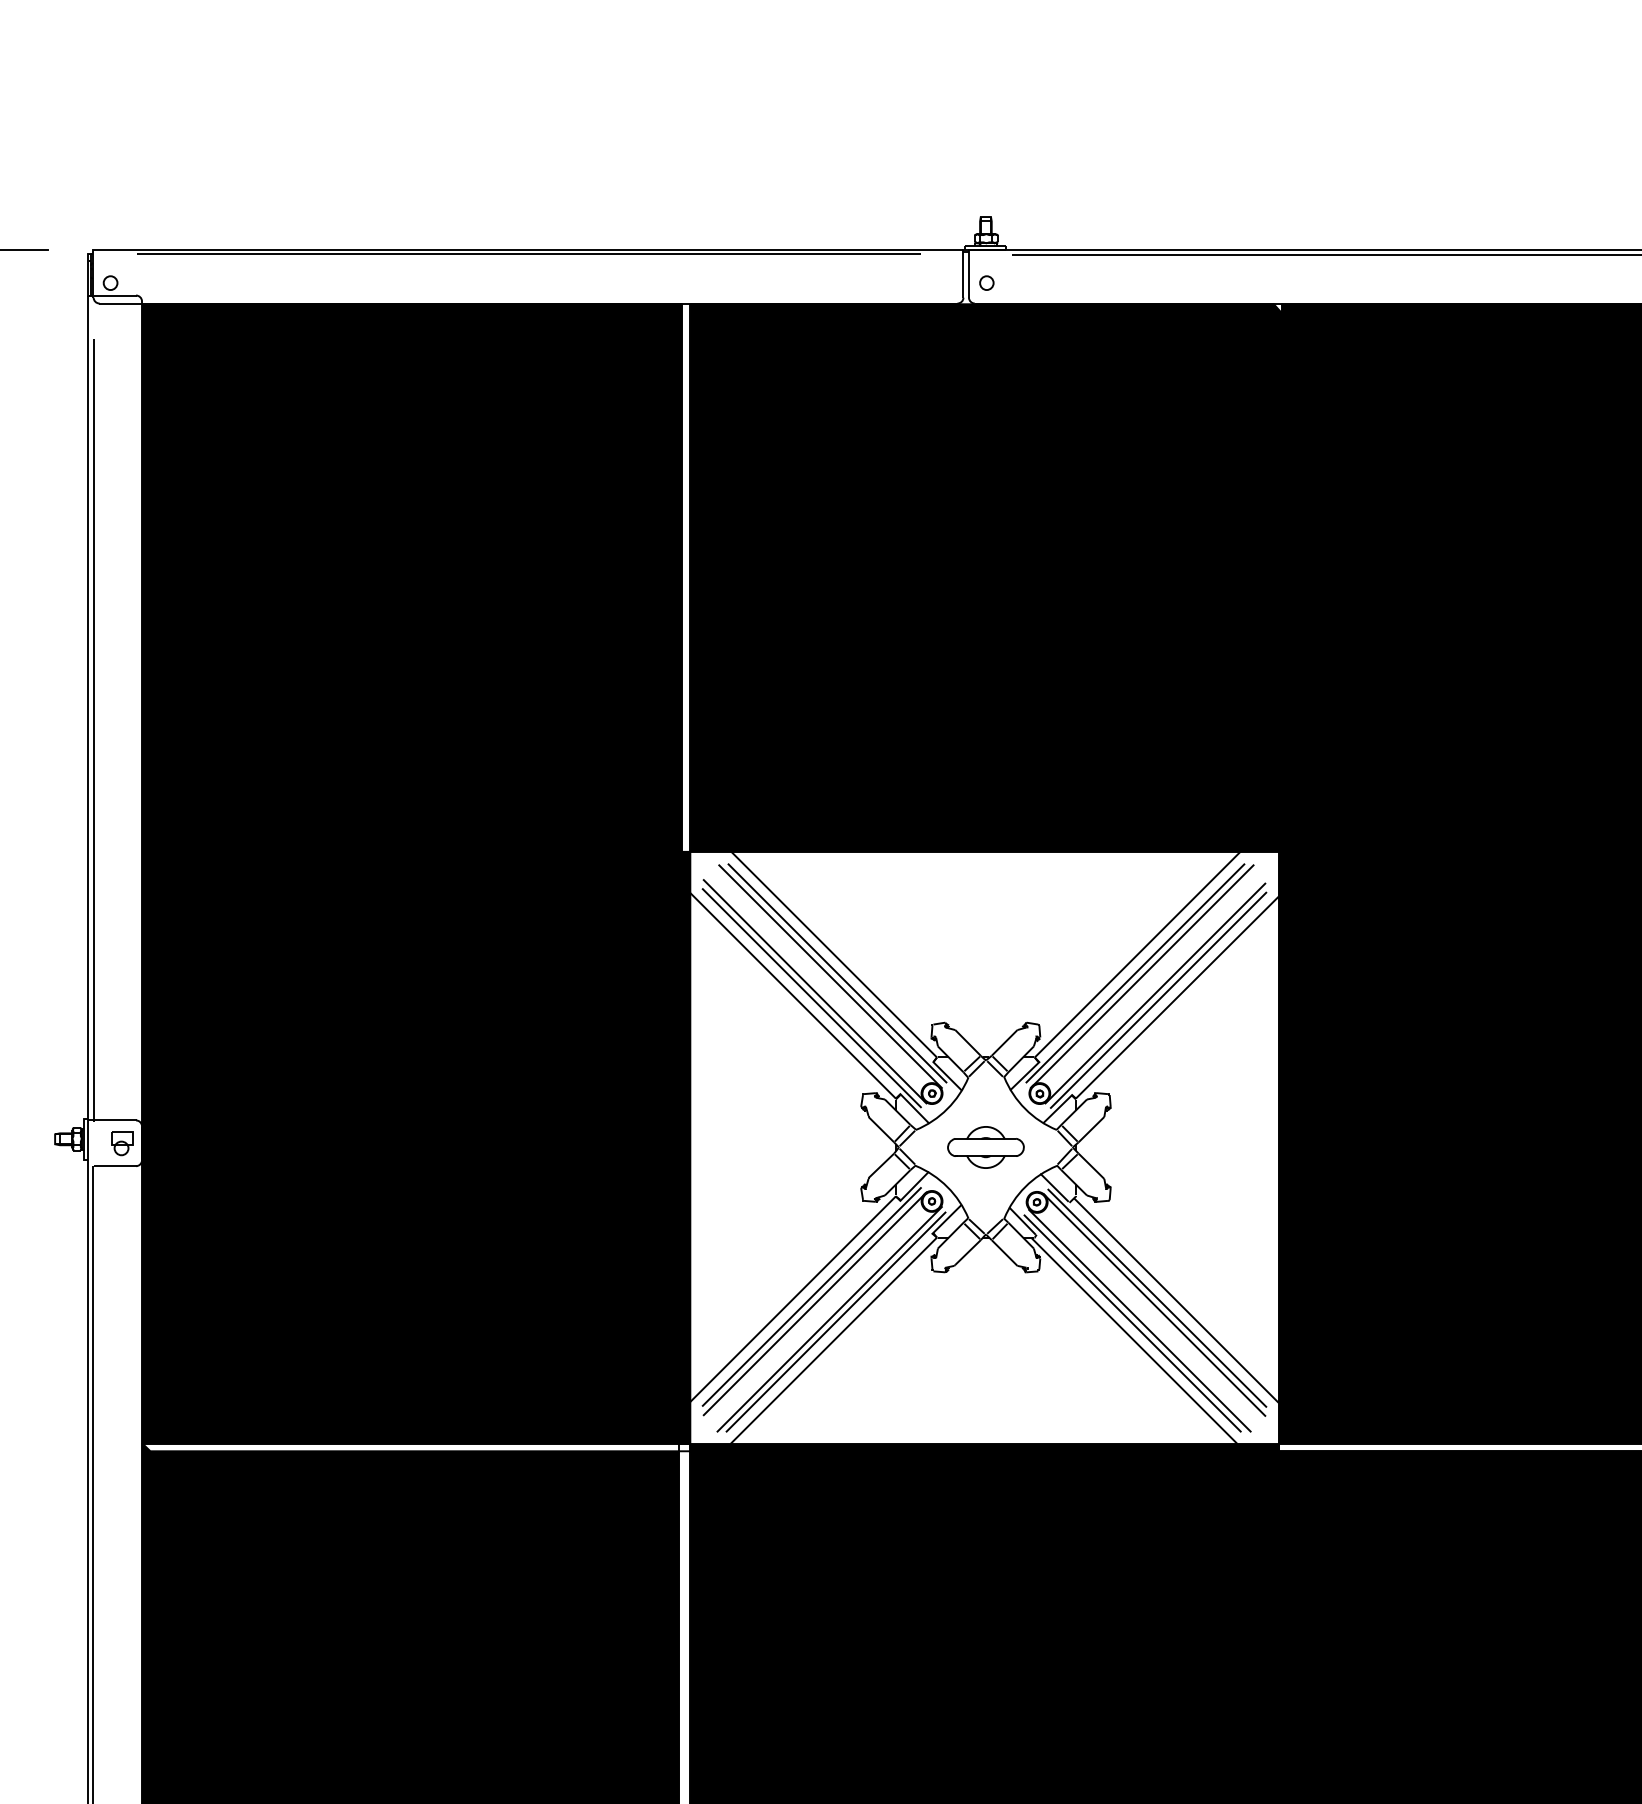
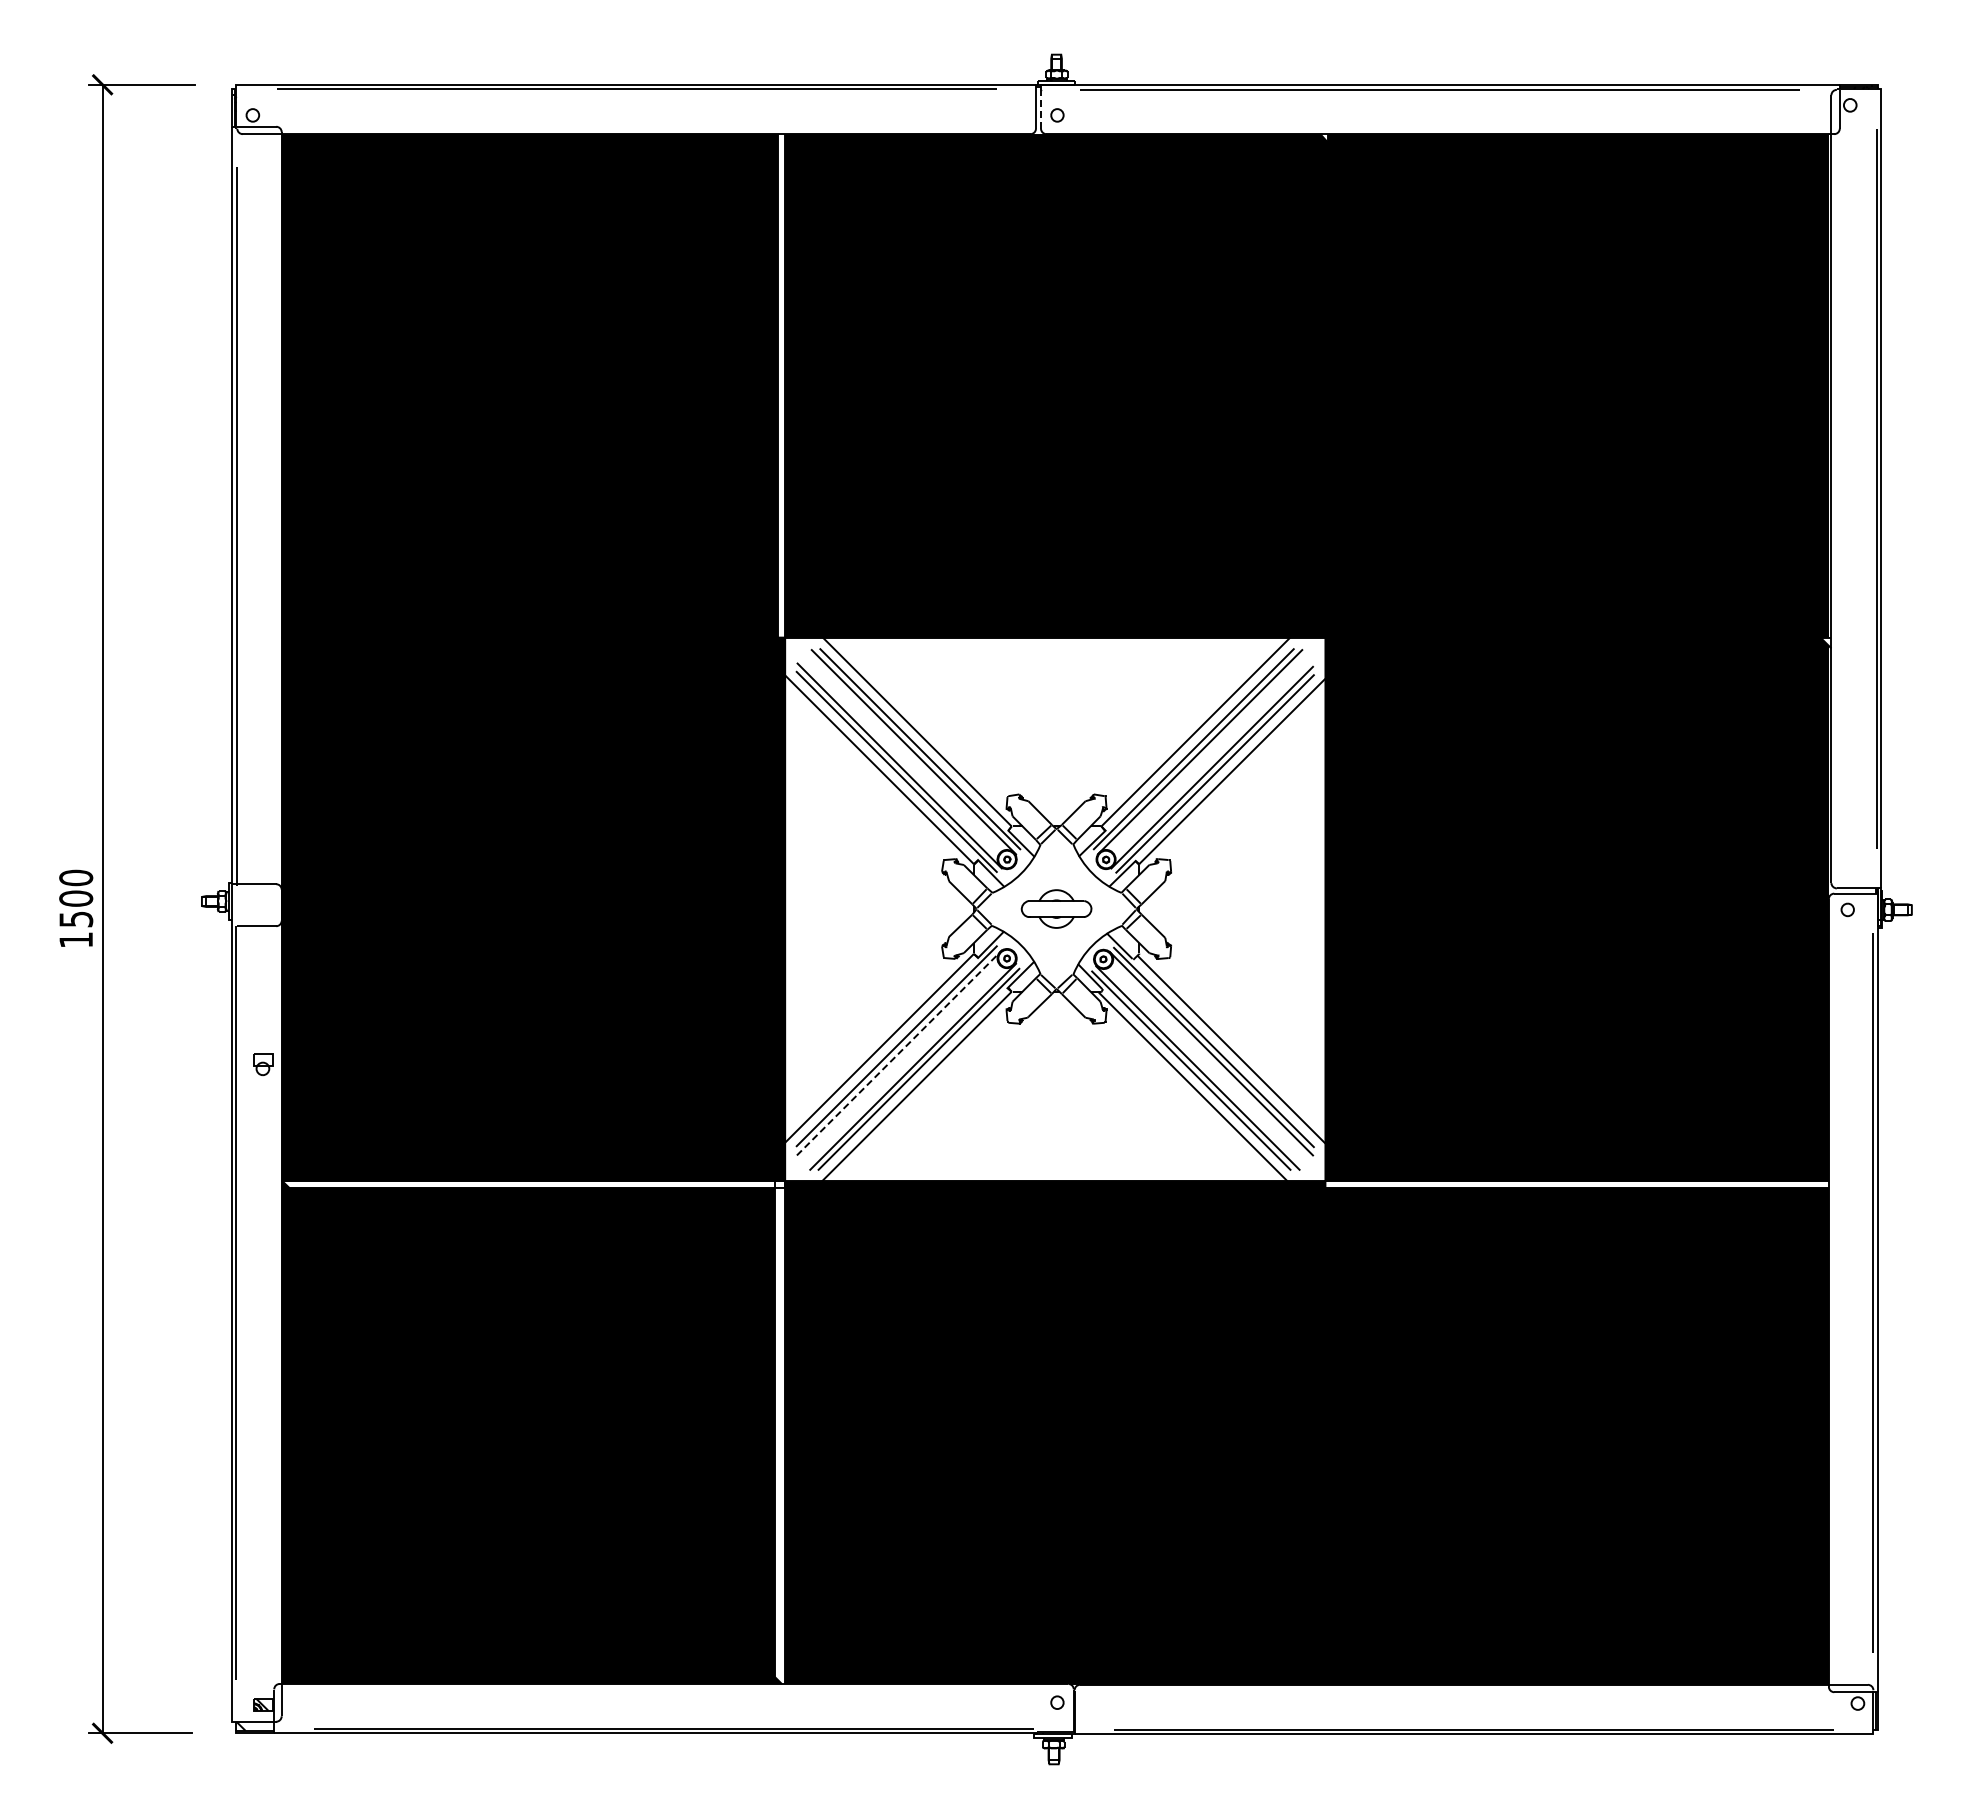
line: (969, 275) -> (1041, 108), solid -> dashed
part: (122, 1143) -> (263, 1064), moved
line: (815, 1303) -> (900, 1052), solid -> dashed

